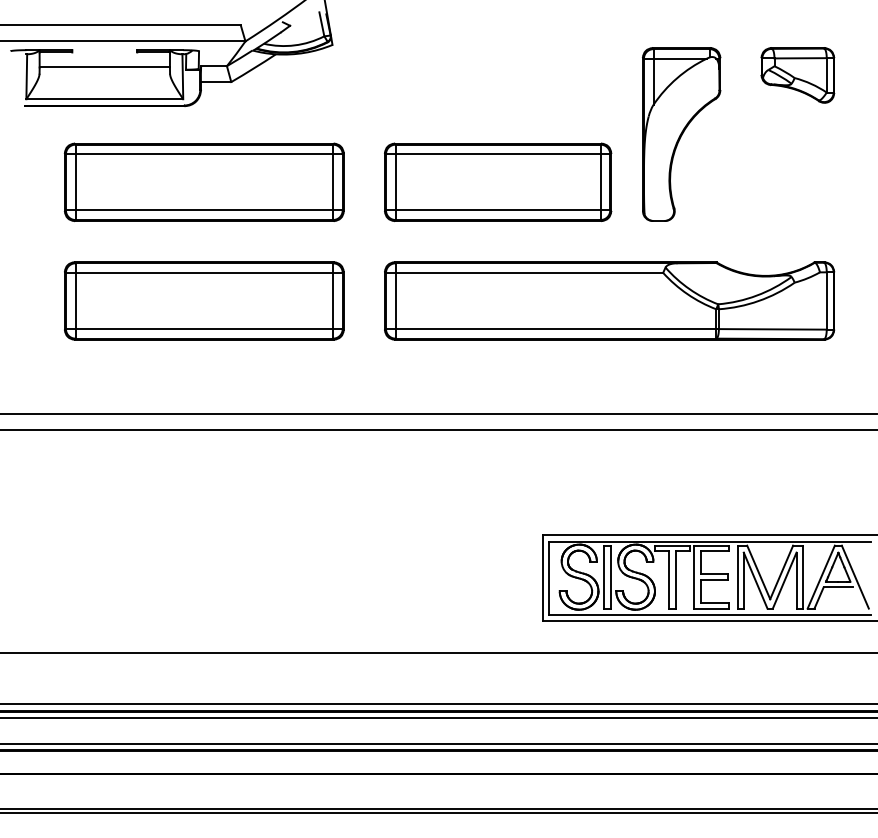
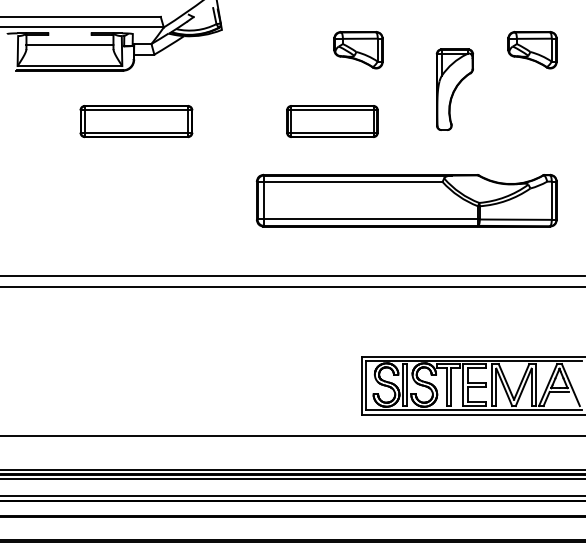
part: (537, 75) -> (358, 50), added
part: (680, 134) -> (454, 89), size x0.7
part: (204, 182) -> (136, 121), size x0.6
part: (498, 182) -> (332, 121), size x0.6
part: (204, 300) -> (136, 200), removed

